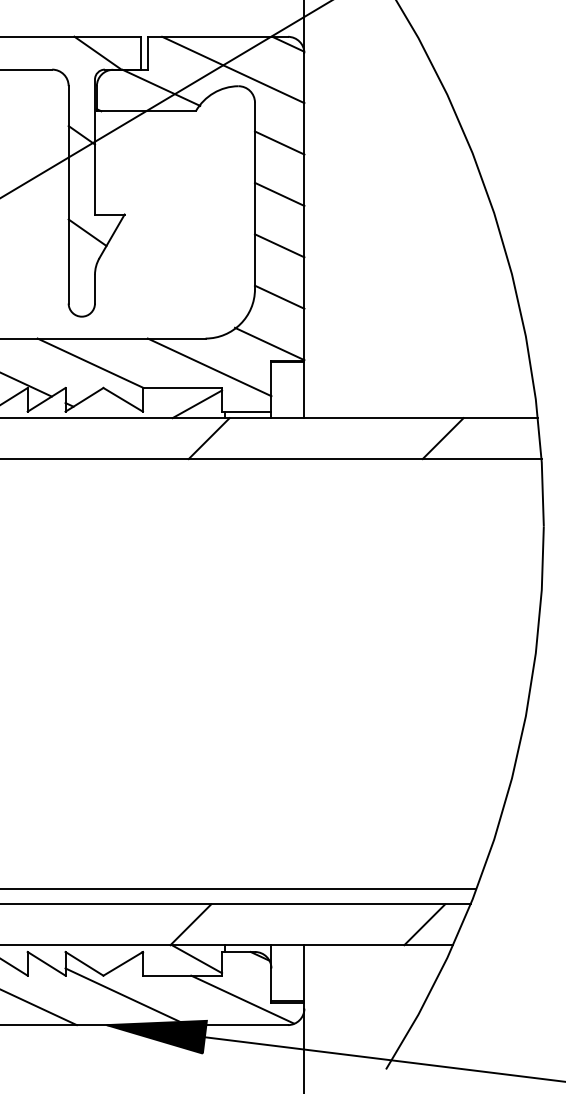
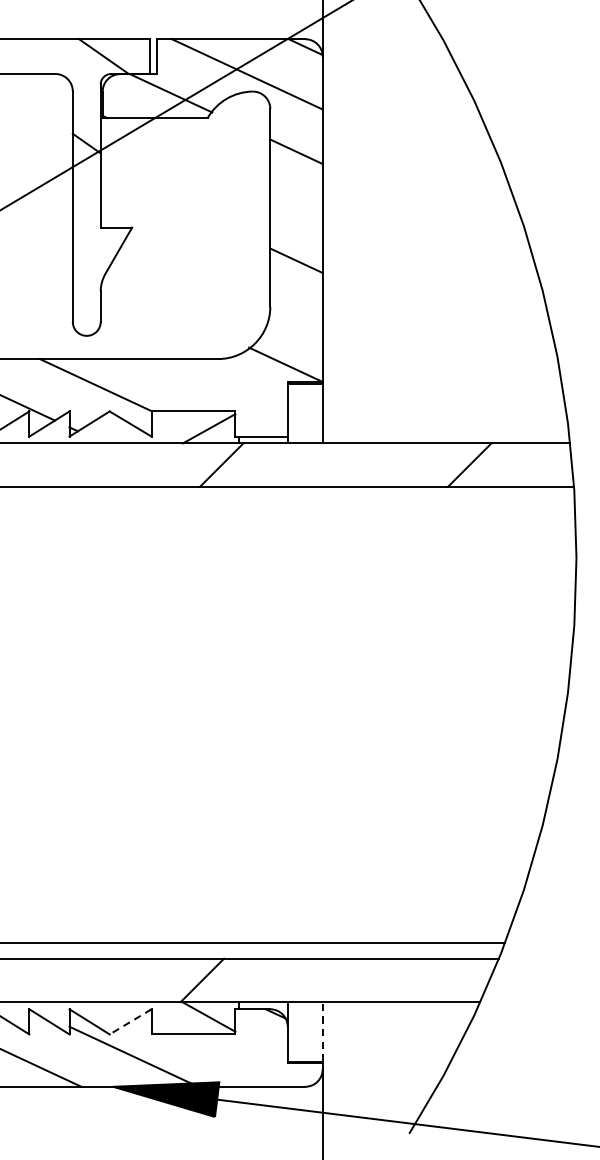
line: (279, 193) -> (296, 205), removed
line: (87, 232) -> (92, 246), removed
line: (279, 296) -> (296, 314), removed
line: (209, 367) -> (222, 389), removed
line: (424, 924) -> (449, 980), removed
line: (122, 964) -> (129, 1022), solid -> dashed
line: (304, 972) -> (322, 1031), solid -> dashed
line: (242, 999) -> (257, 1059), removed

